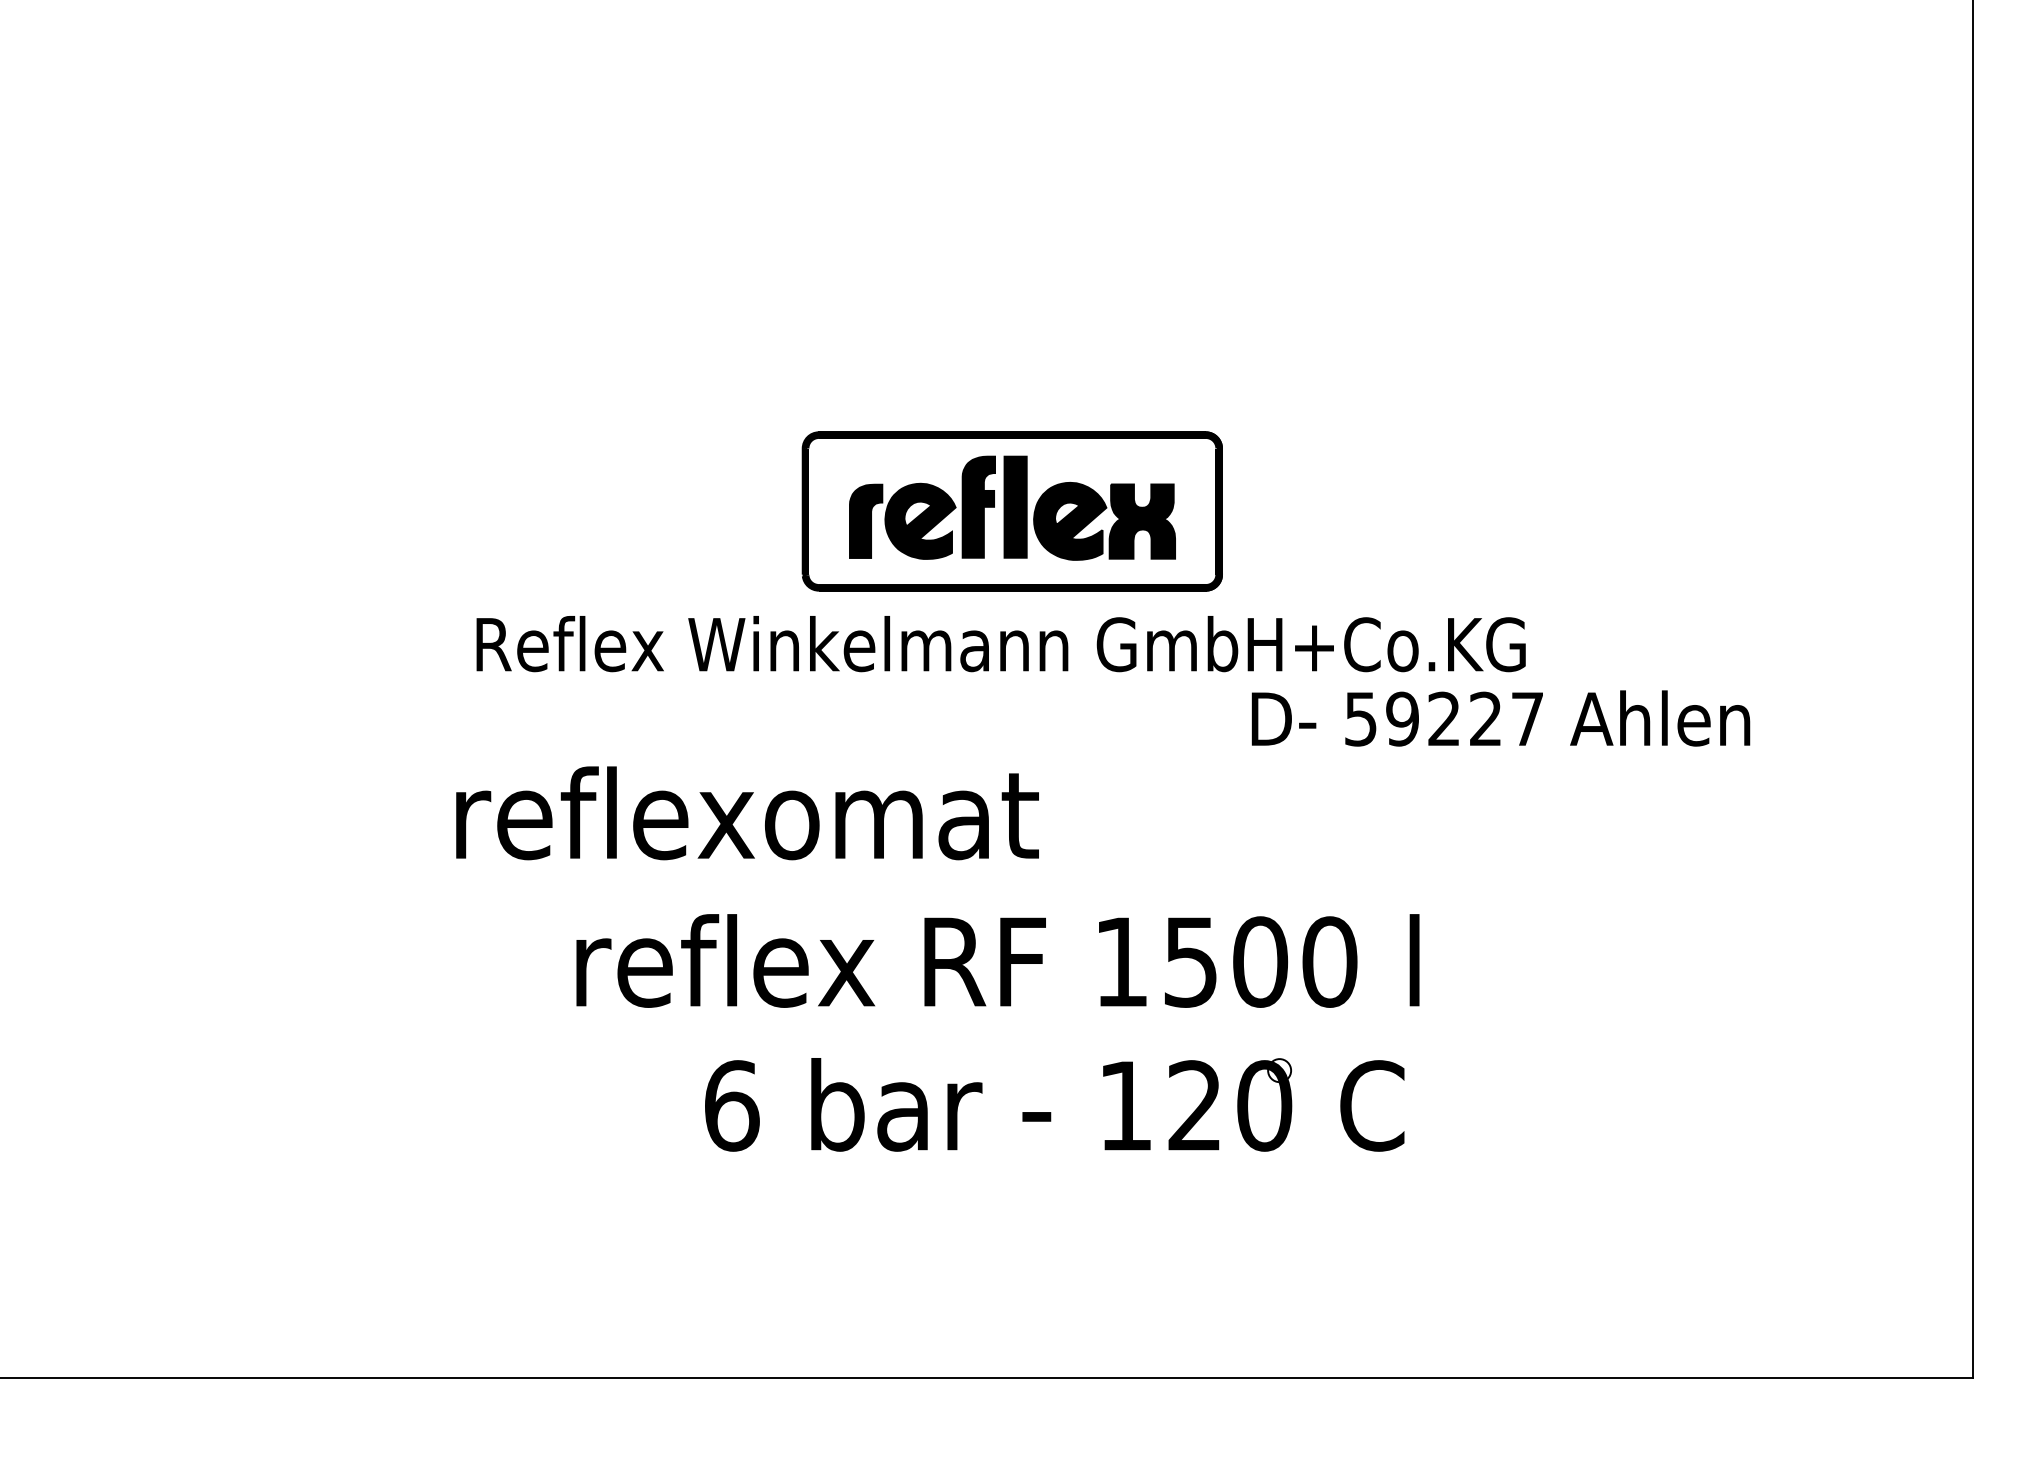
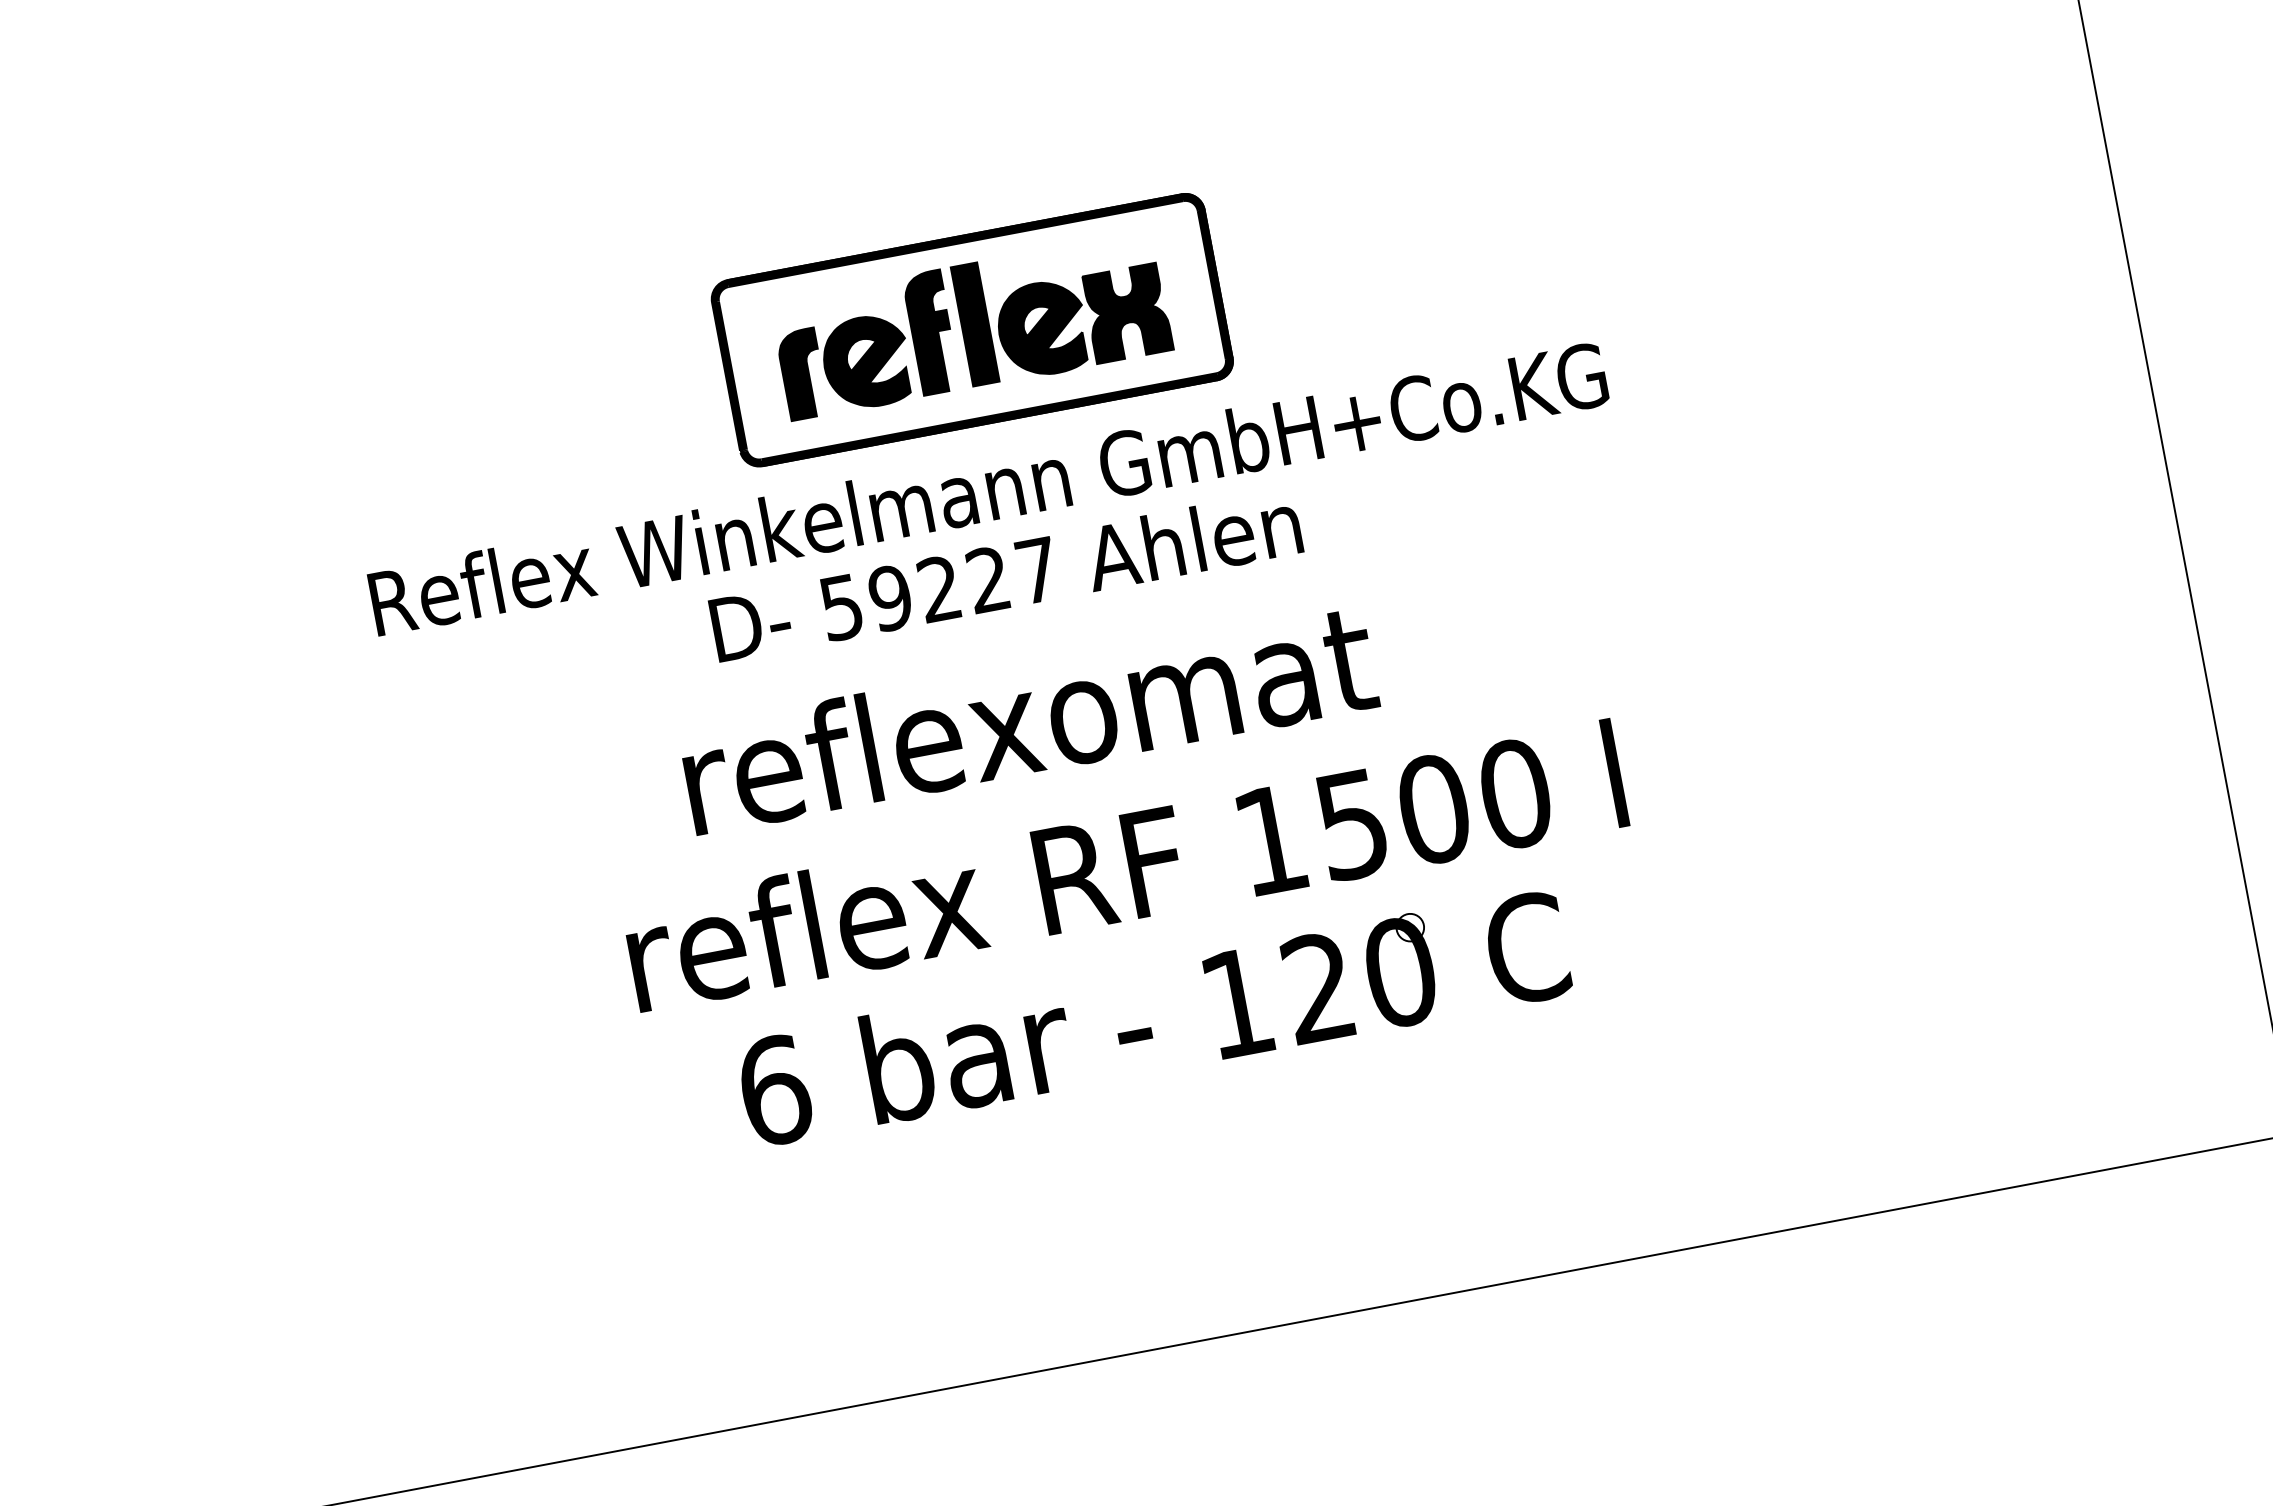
text: (1500, 718) -> (1005, 575), moved
text: (747, 813) -> (1028, 718), moved
text: (997, 960) -> (1124, 865), moved

